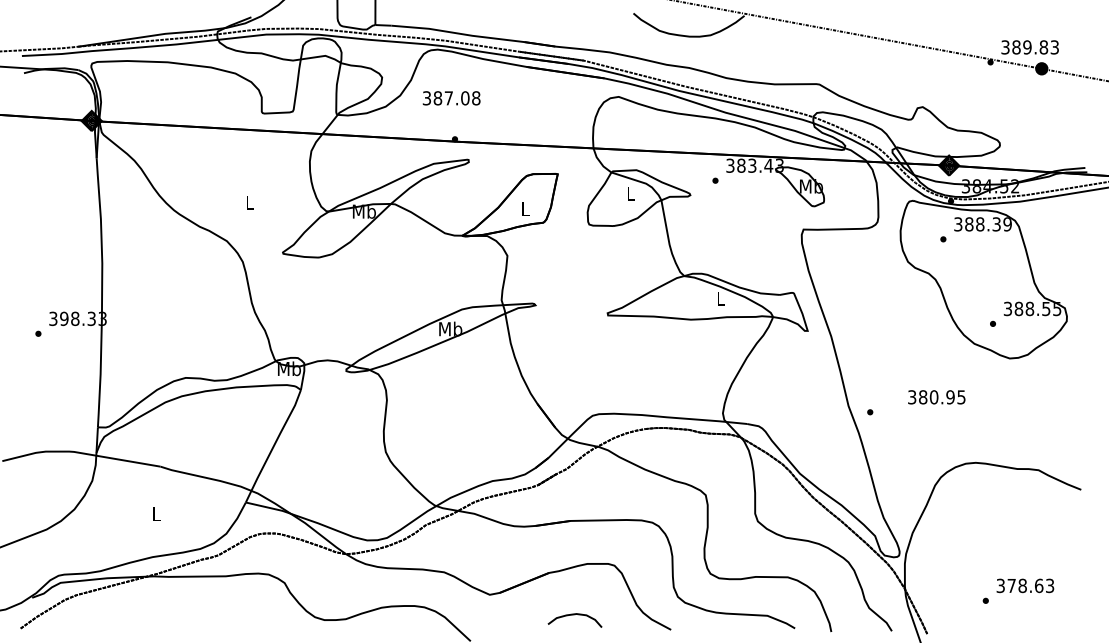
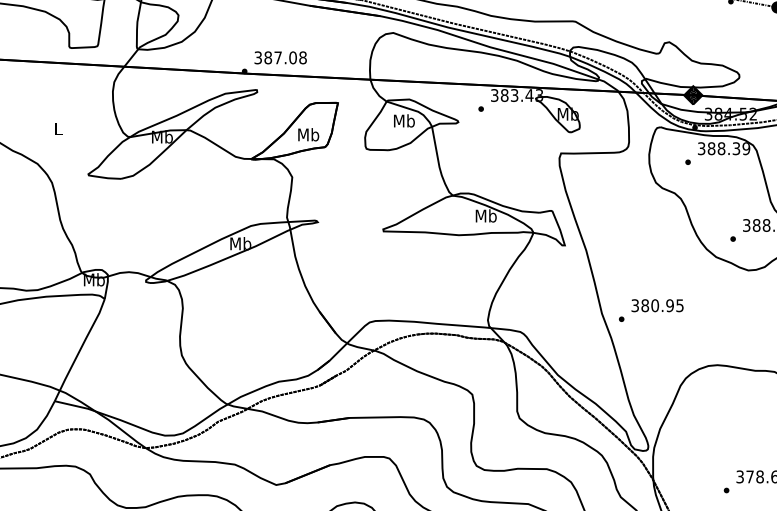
text: (451, 98) -> (280, 58), moved
text: (630, 193) -> (404, 120), L -> Mb
text: (525, 208) -> (308, 134), L -> Mb
text: (720, 298) -> (485, 215), L -> Mb
text: (936, 397) -> (657, 305), moved

